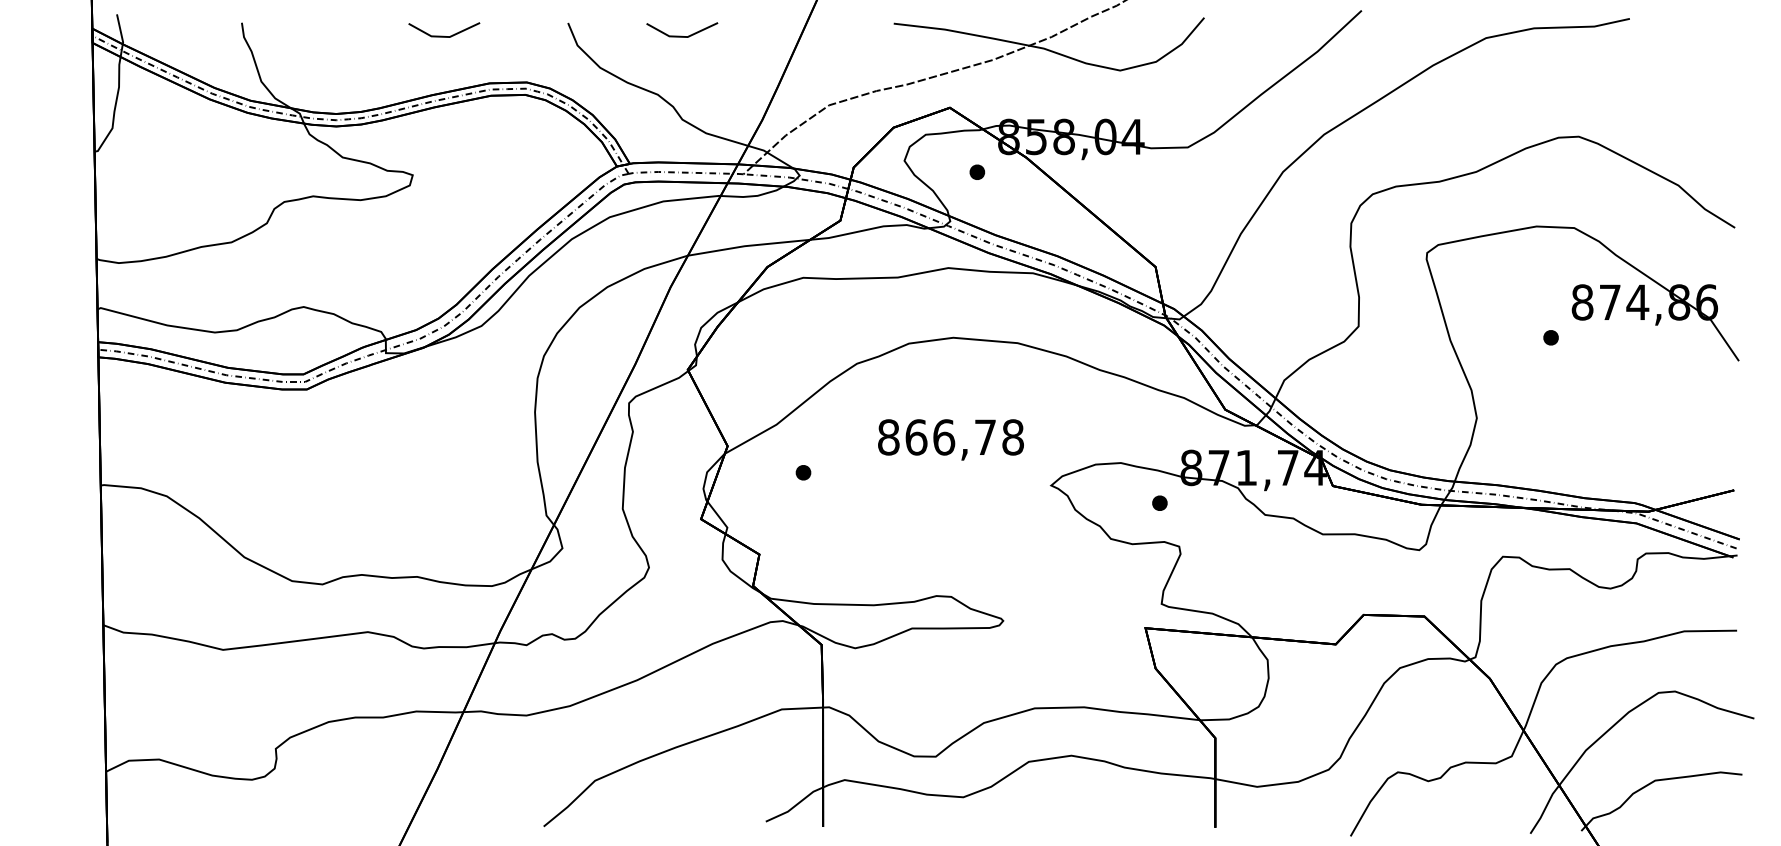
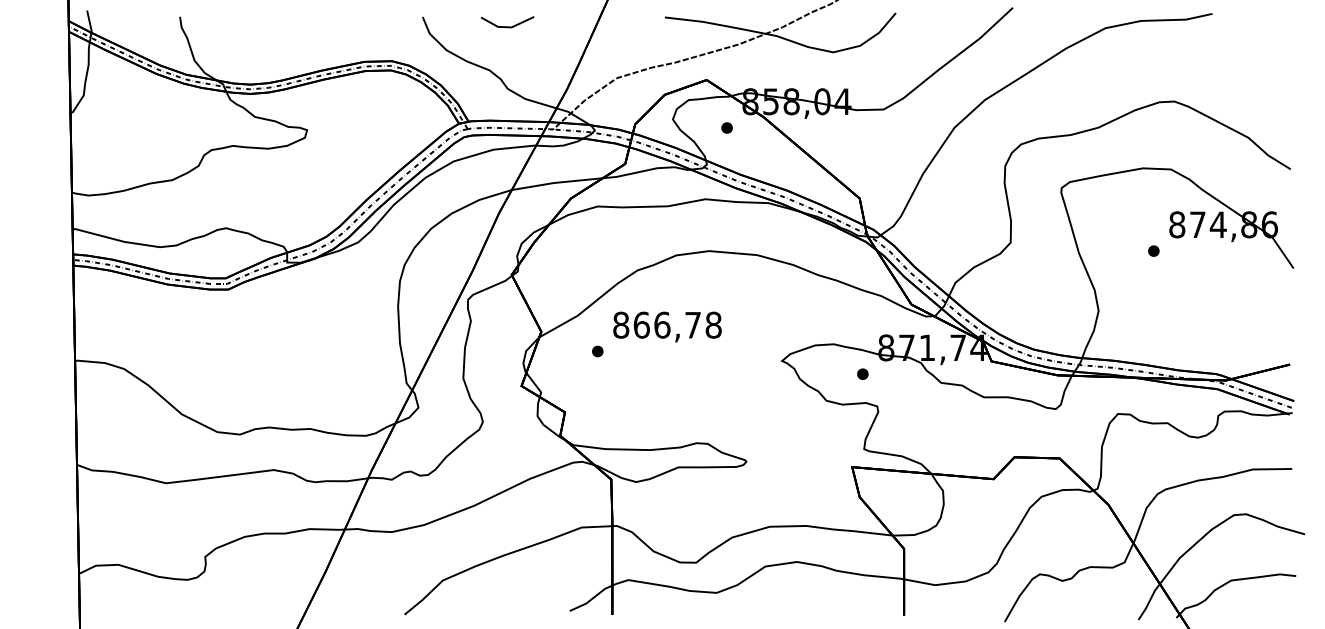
line: (444, 35) -> (330, 26), removed
text: (950, 439) -> (667, 326), moved

